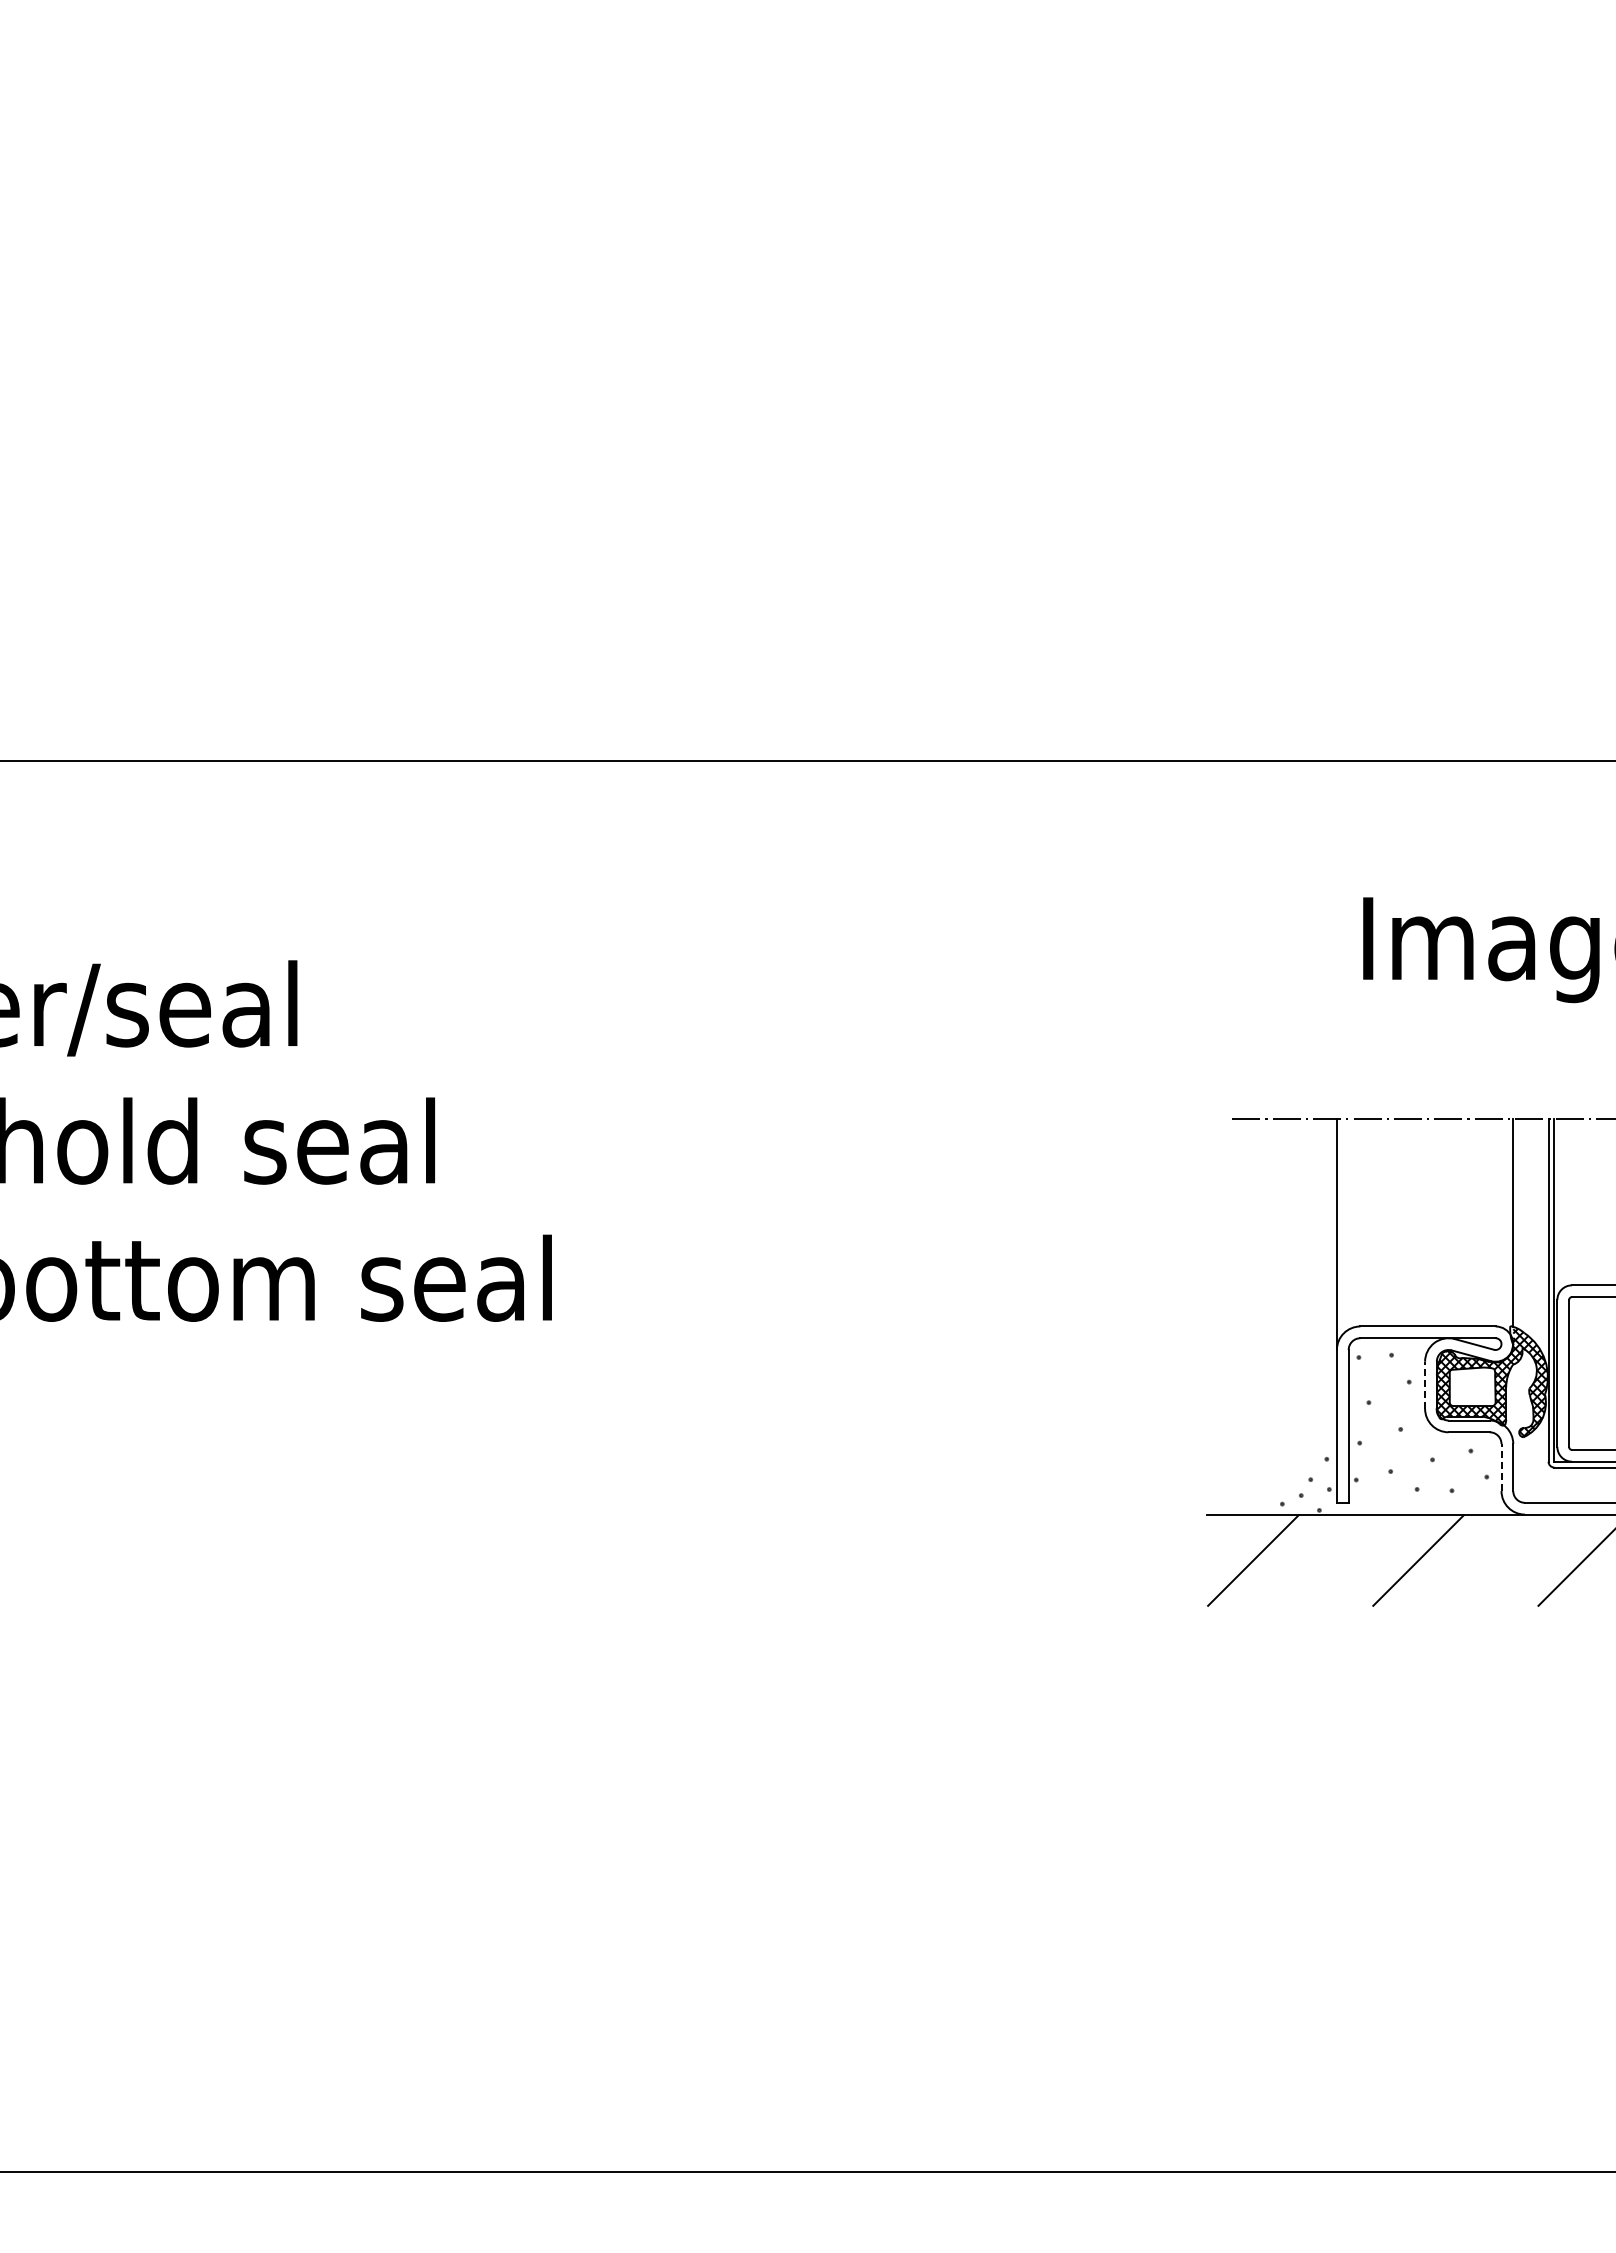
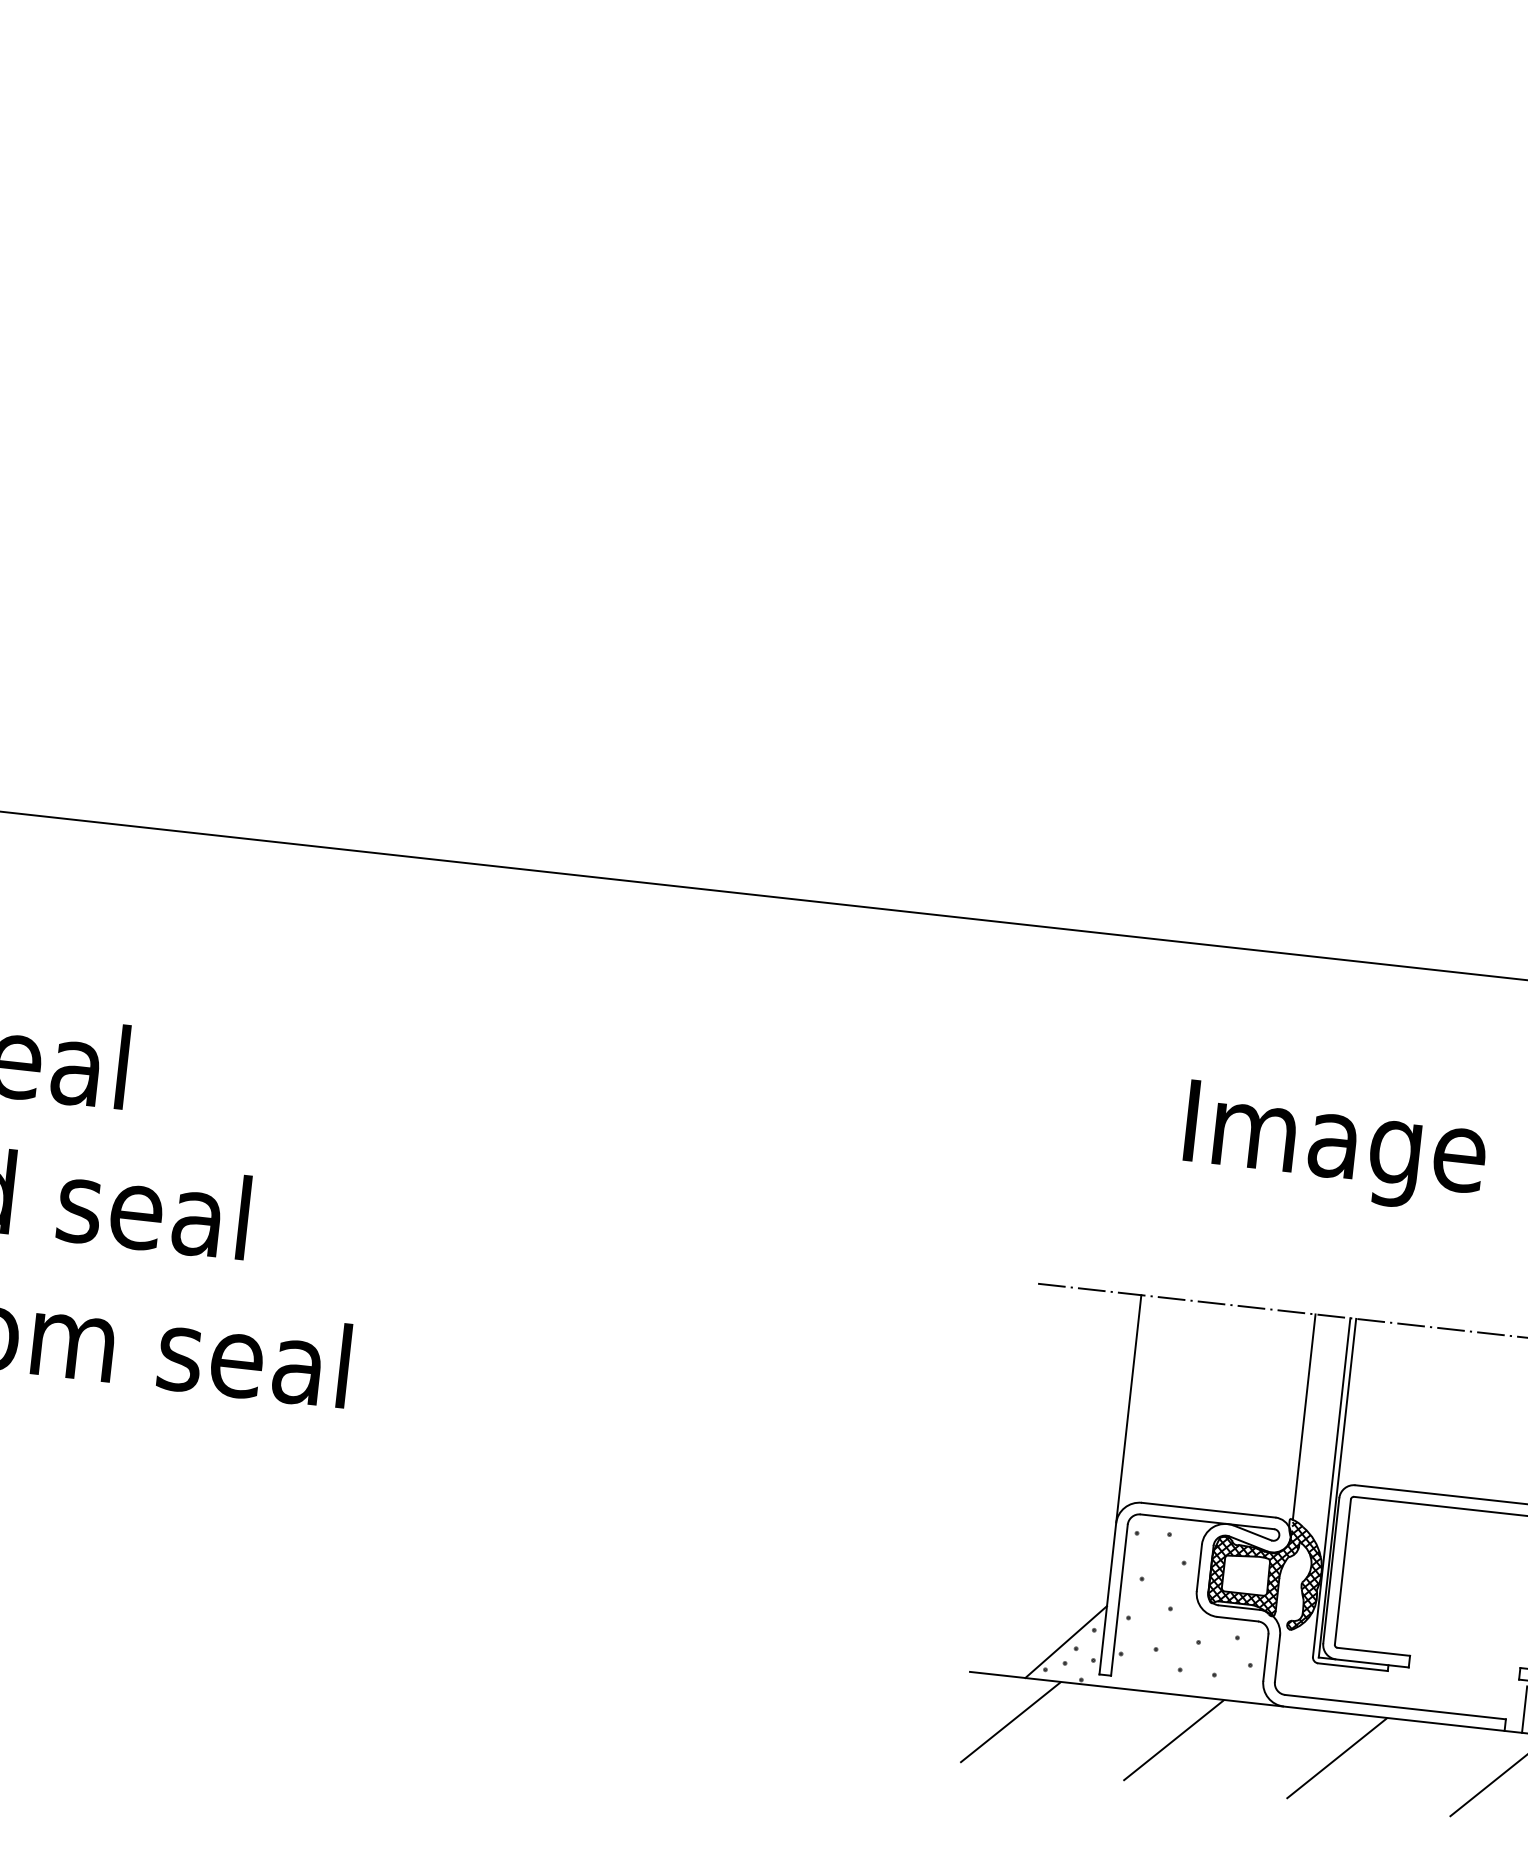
line: (1425, 1385) -> (1199, 1568), dashed -> solid
line: (1501, 1467) -> (1265, 1657), dashed -> solid
line: (1299, 1473) -> (1065, 1641), added

